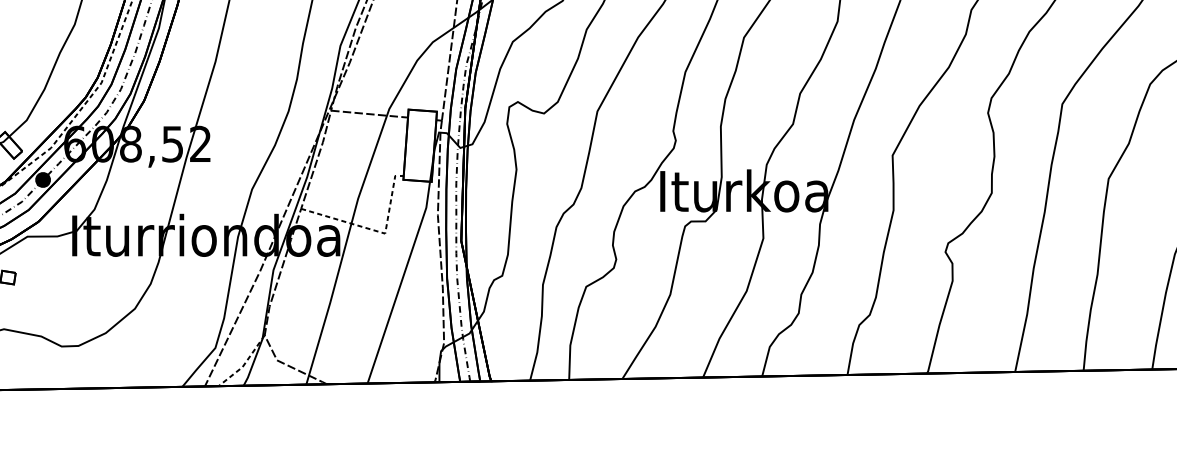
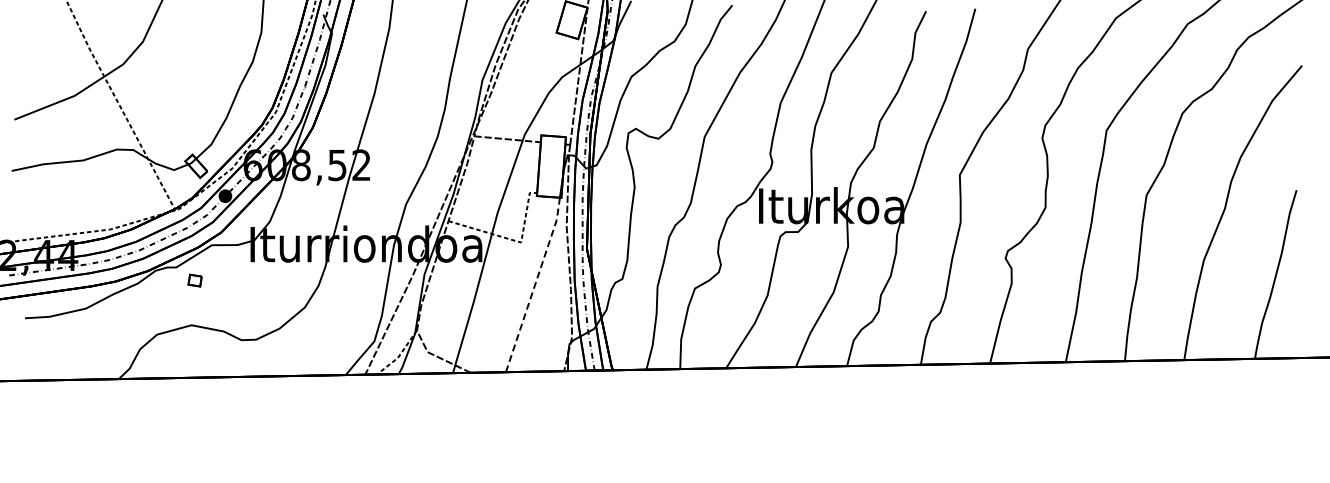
line: (401, 282) -> (535, 284), solid -> dashed

